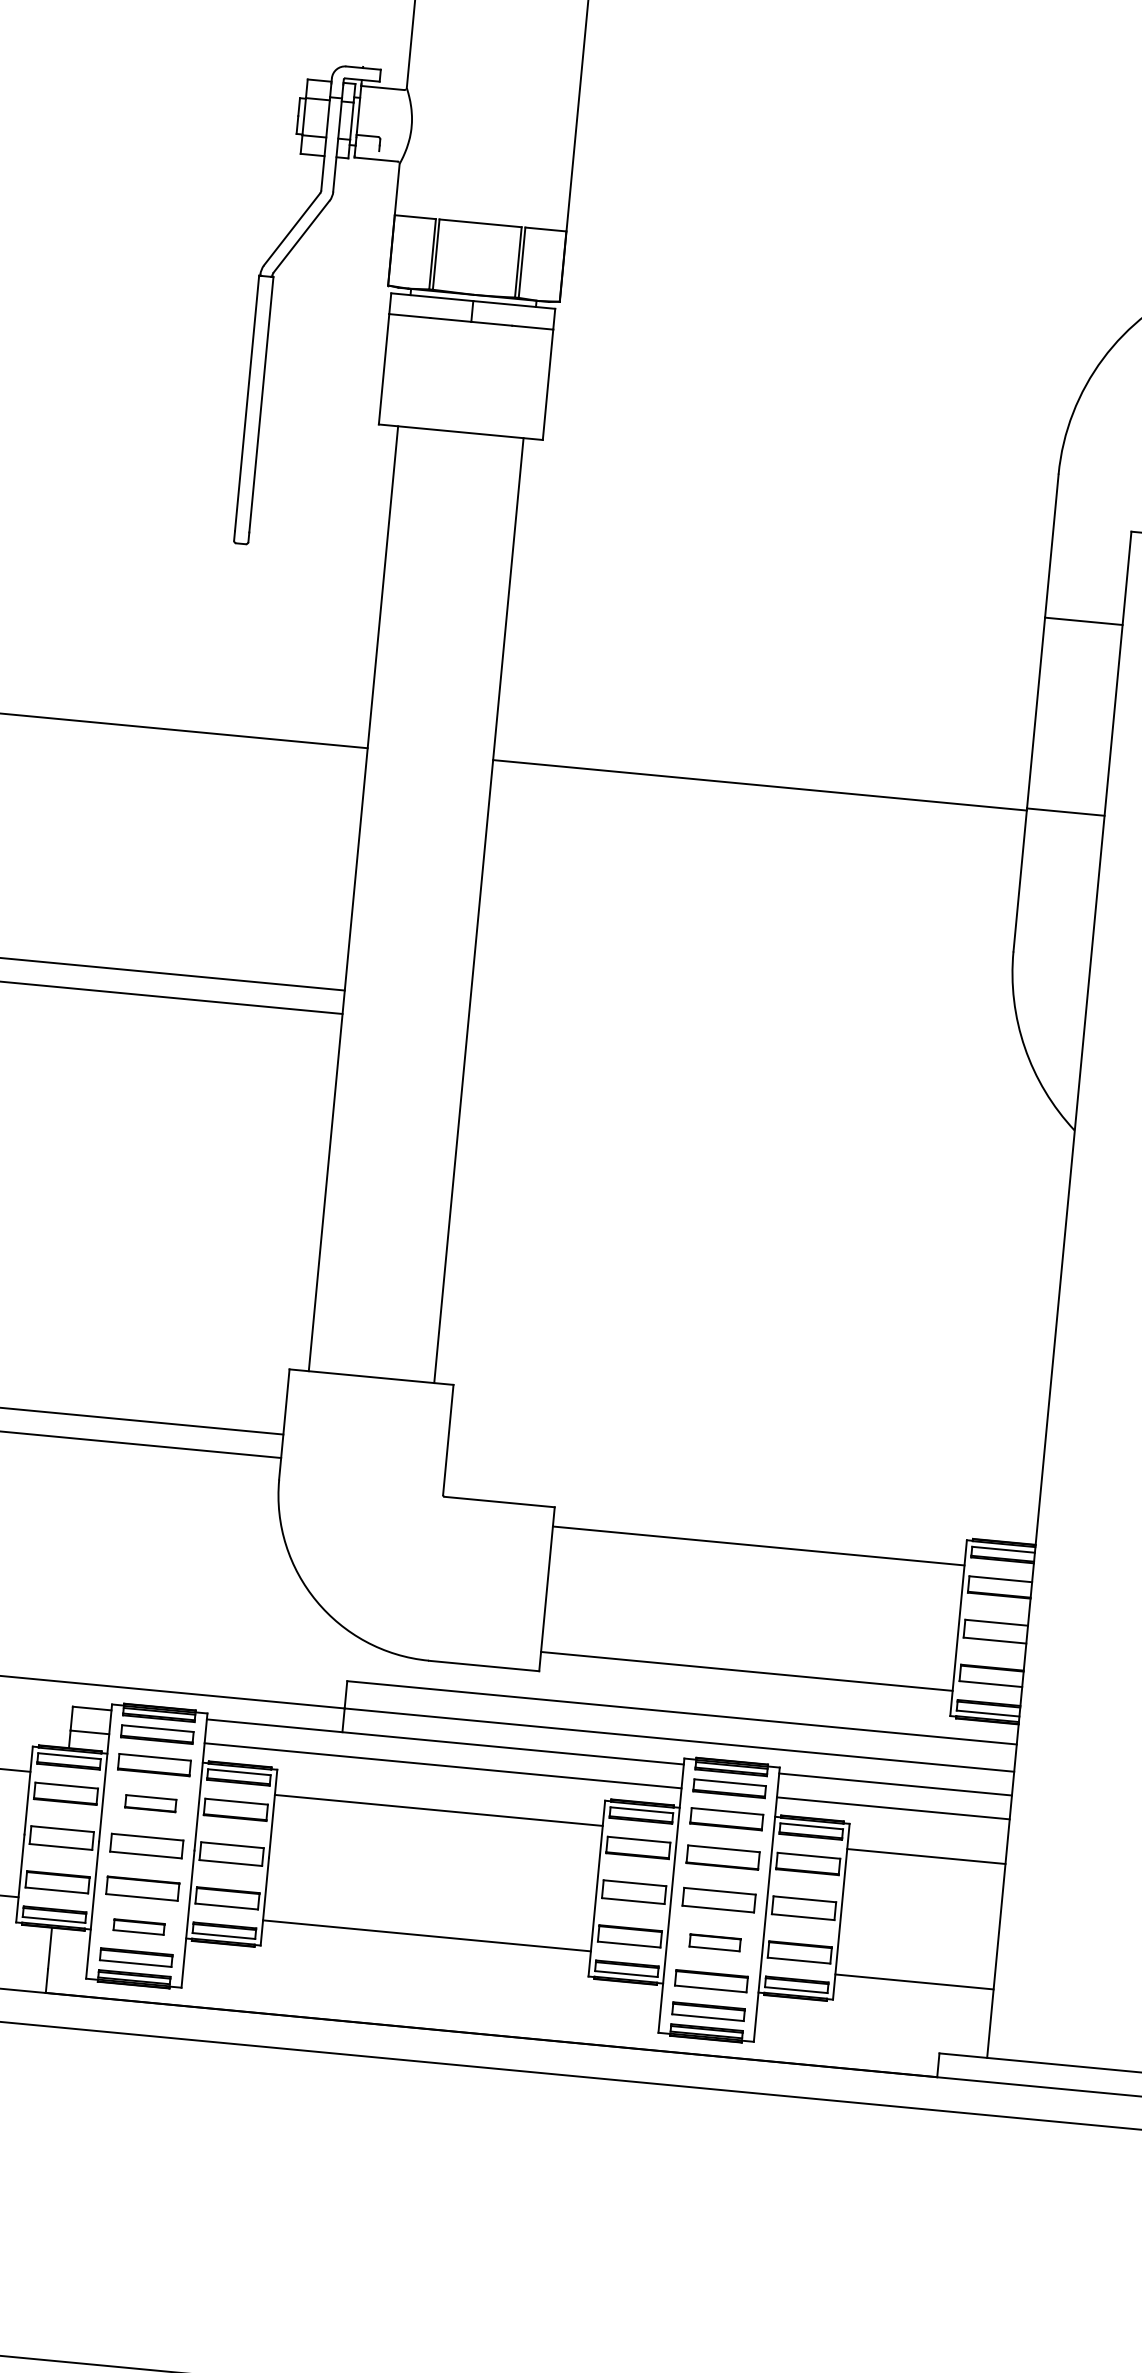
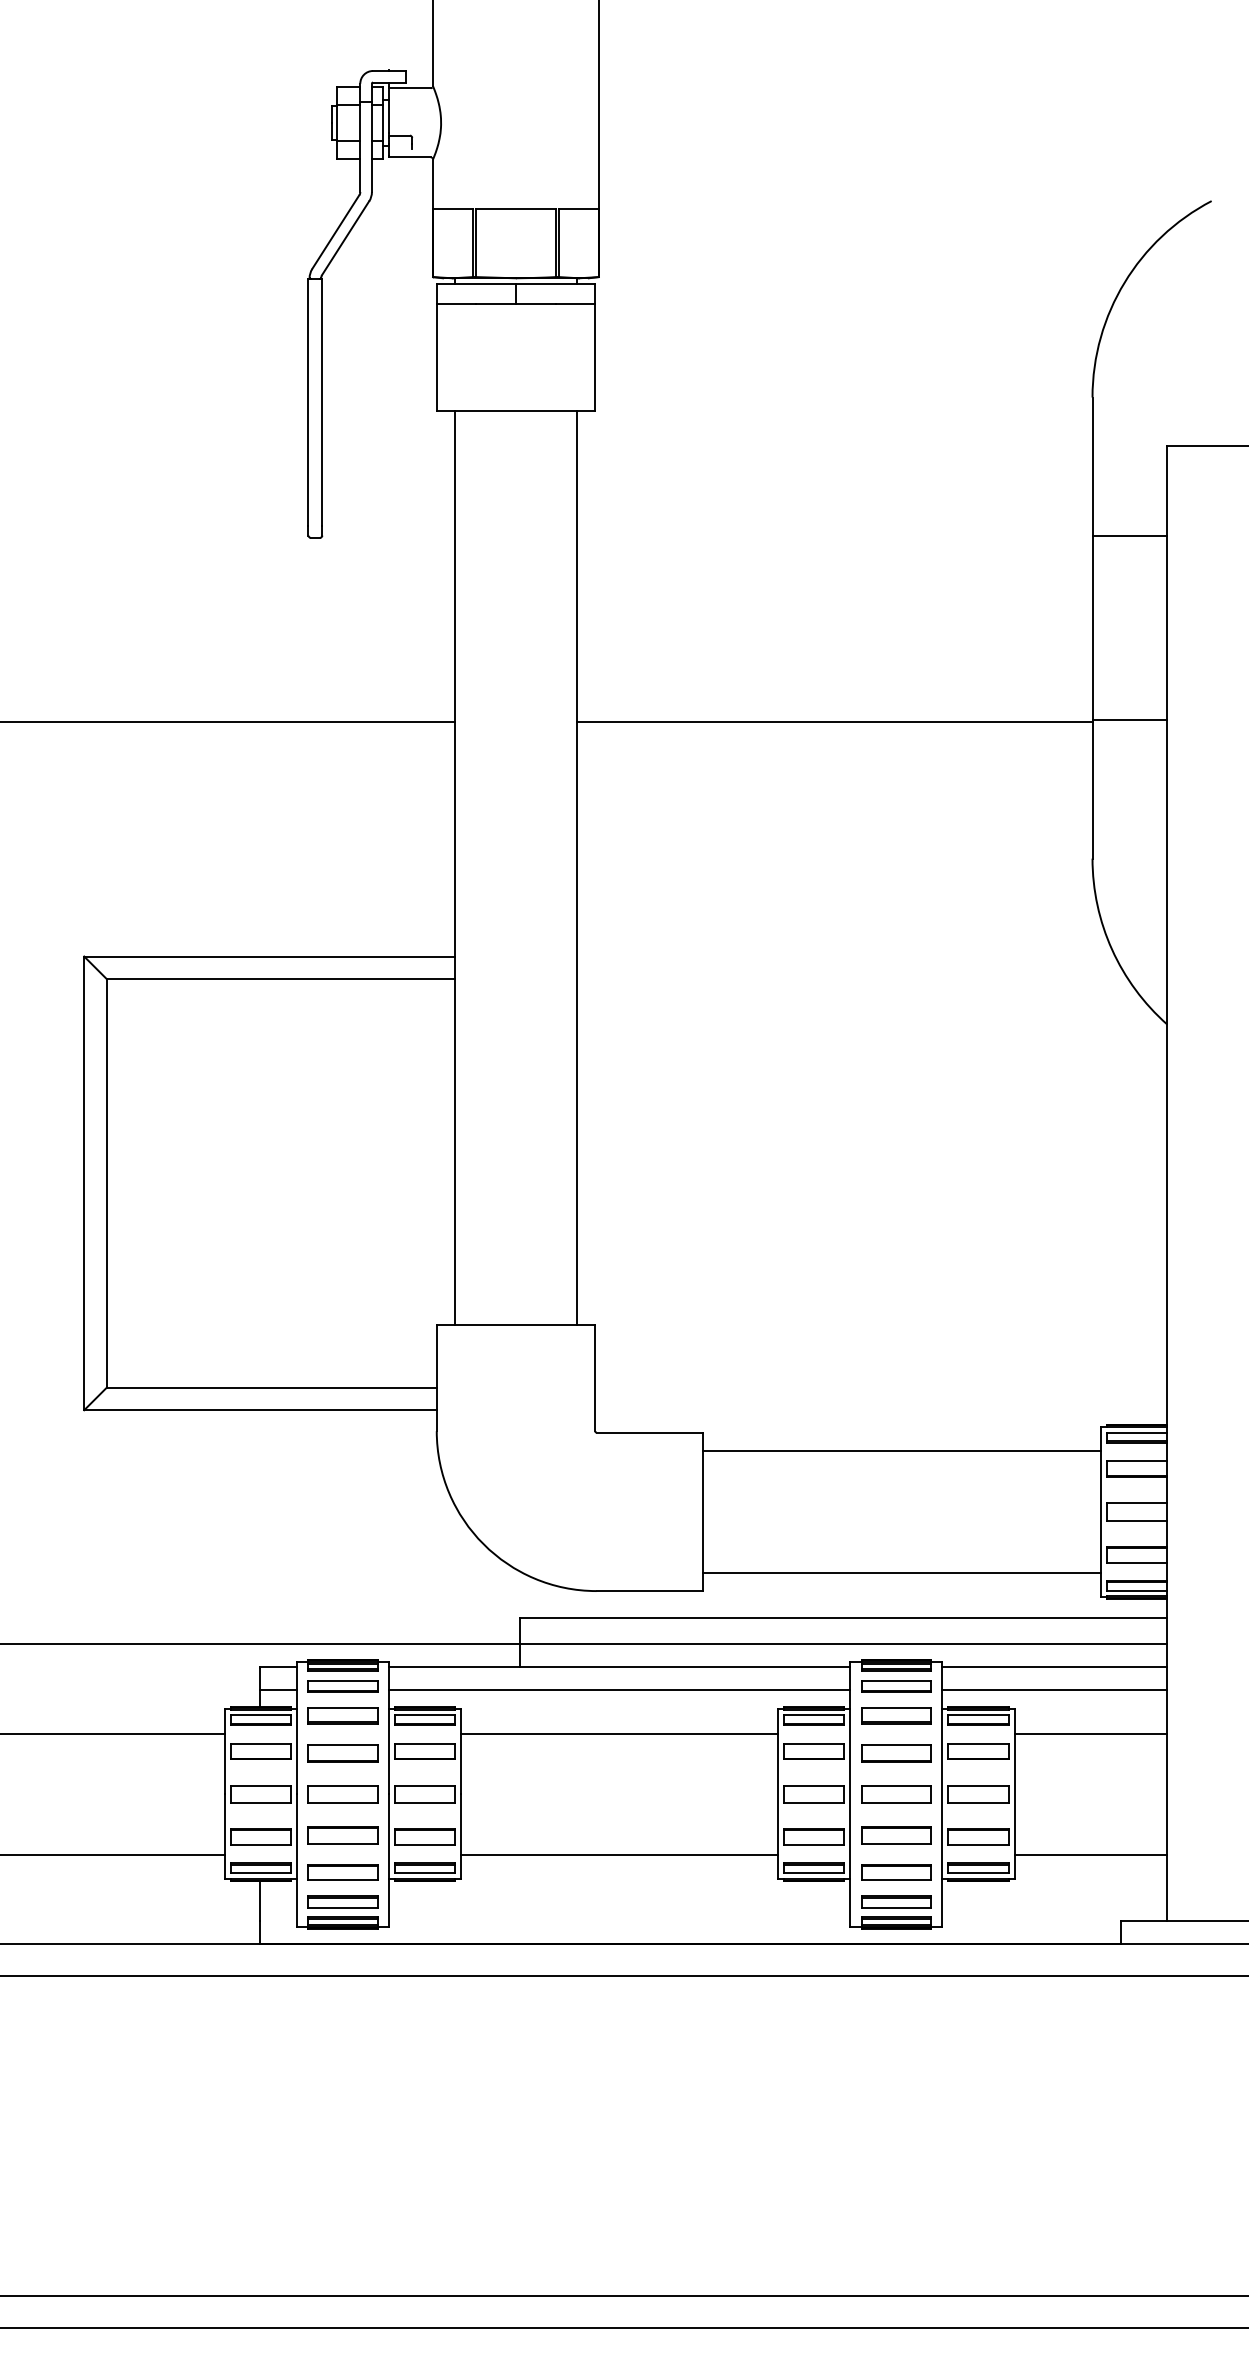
part: (150, 1803) -> (342, 1753), size x1.43
part: (138, 1926) -> (342, 1872), size x1.43
part: (715, 1942) -> (896, 1835), size x1.43

